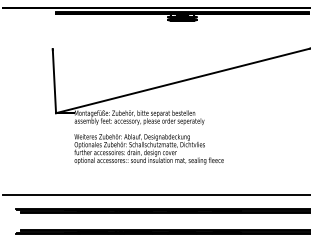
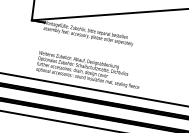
text: (148, 149) -> (88, 70), moved

